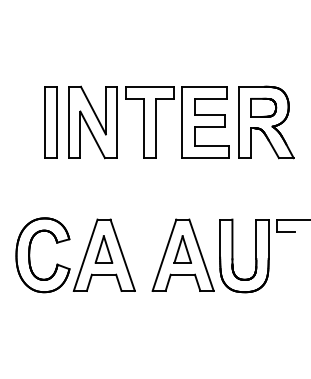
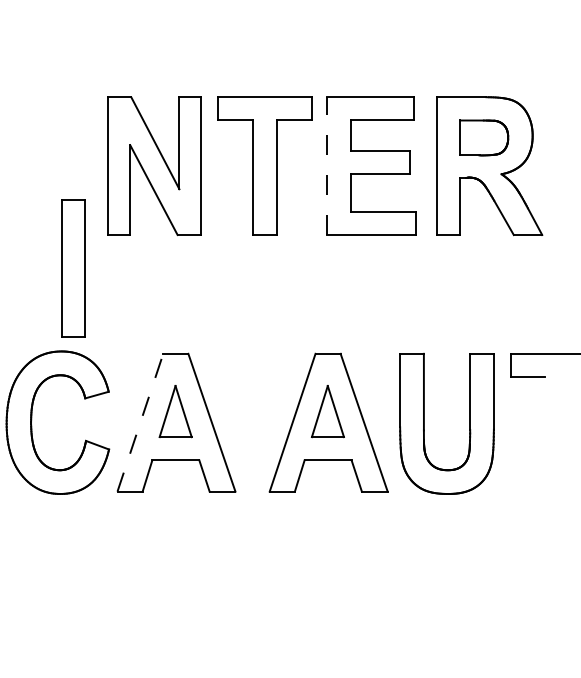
part: (50, 122) -> (72, 268), moved
line: (182, 122) -> (327, 166), solid -> dashed
line: (85, 255) -> (139, 423), solid -> dashed

